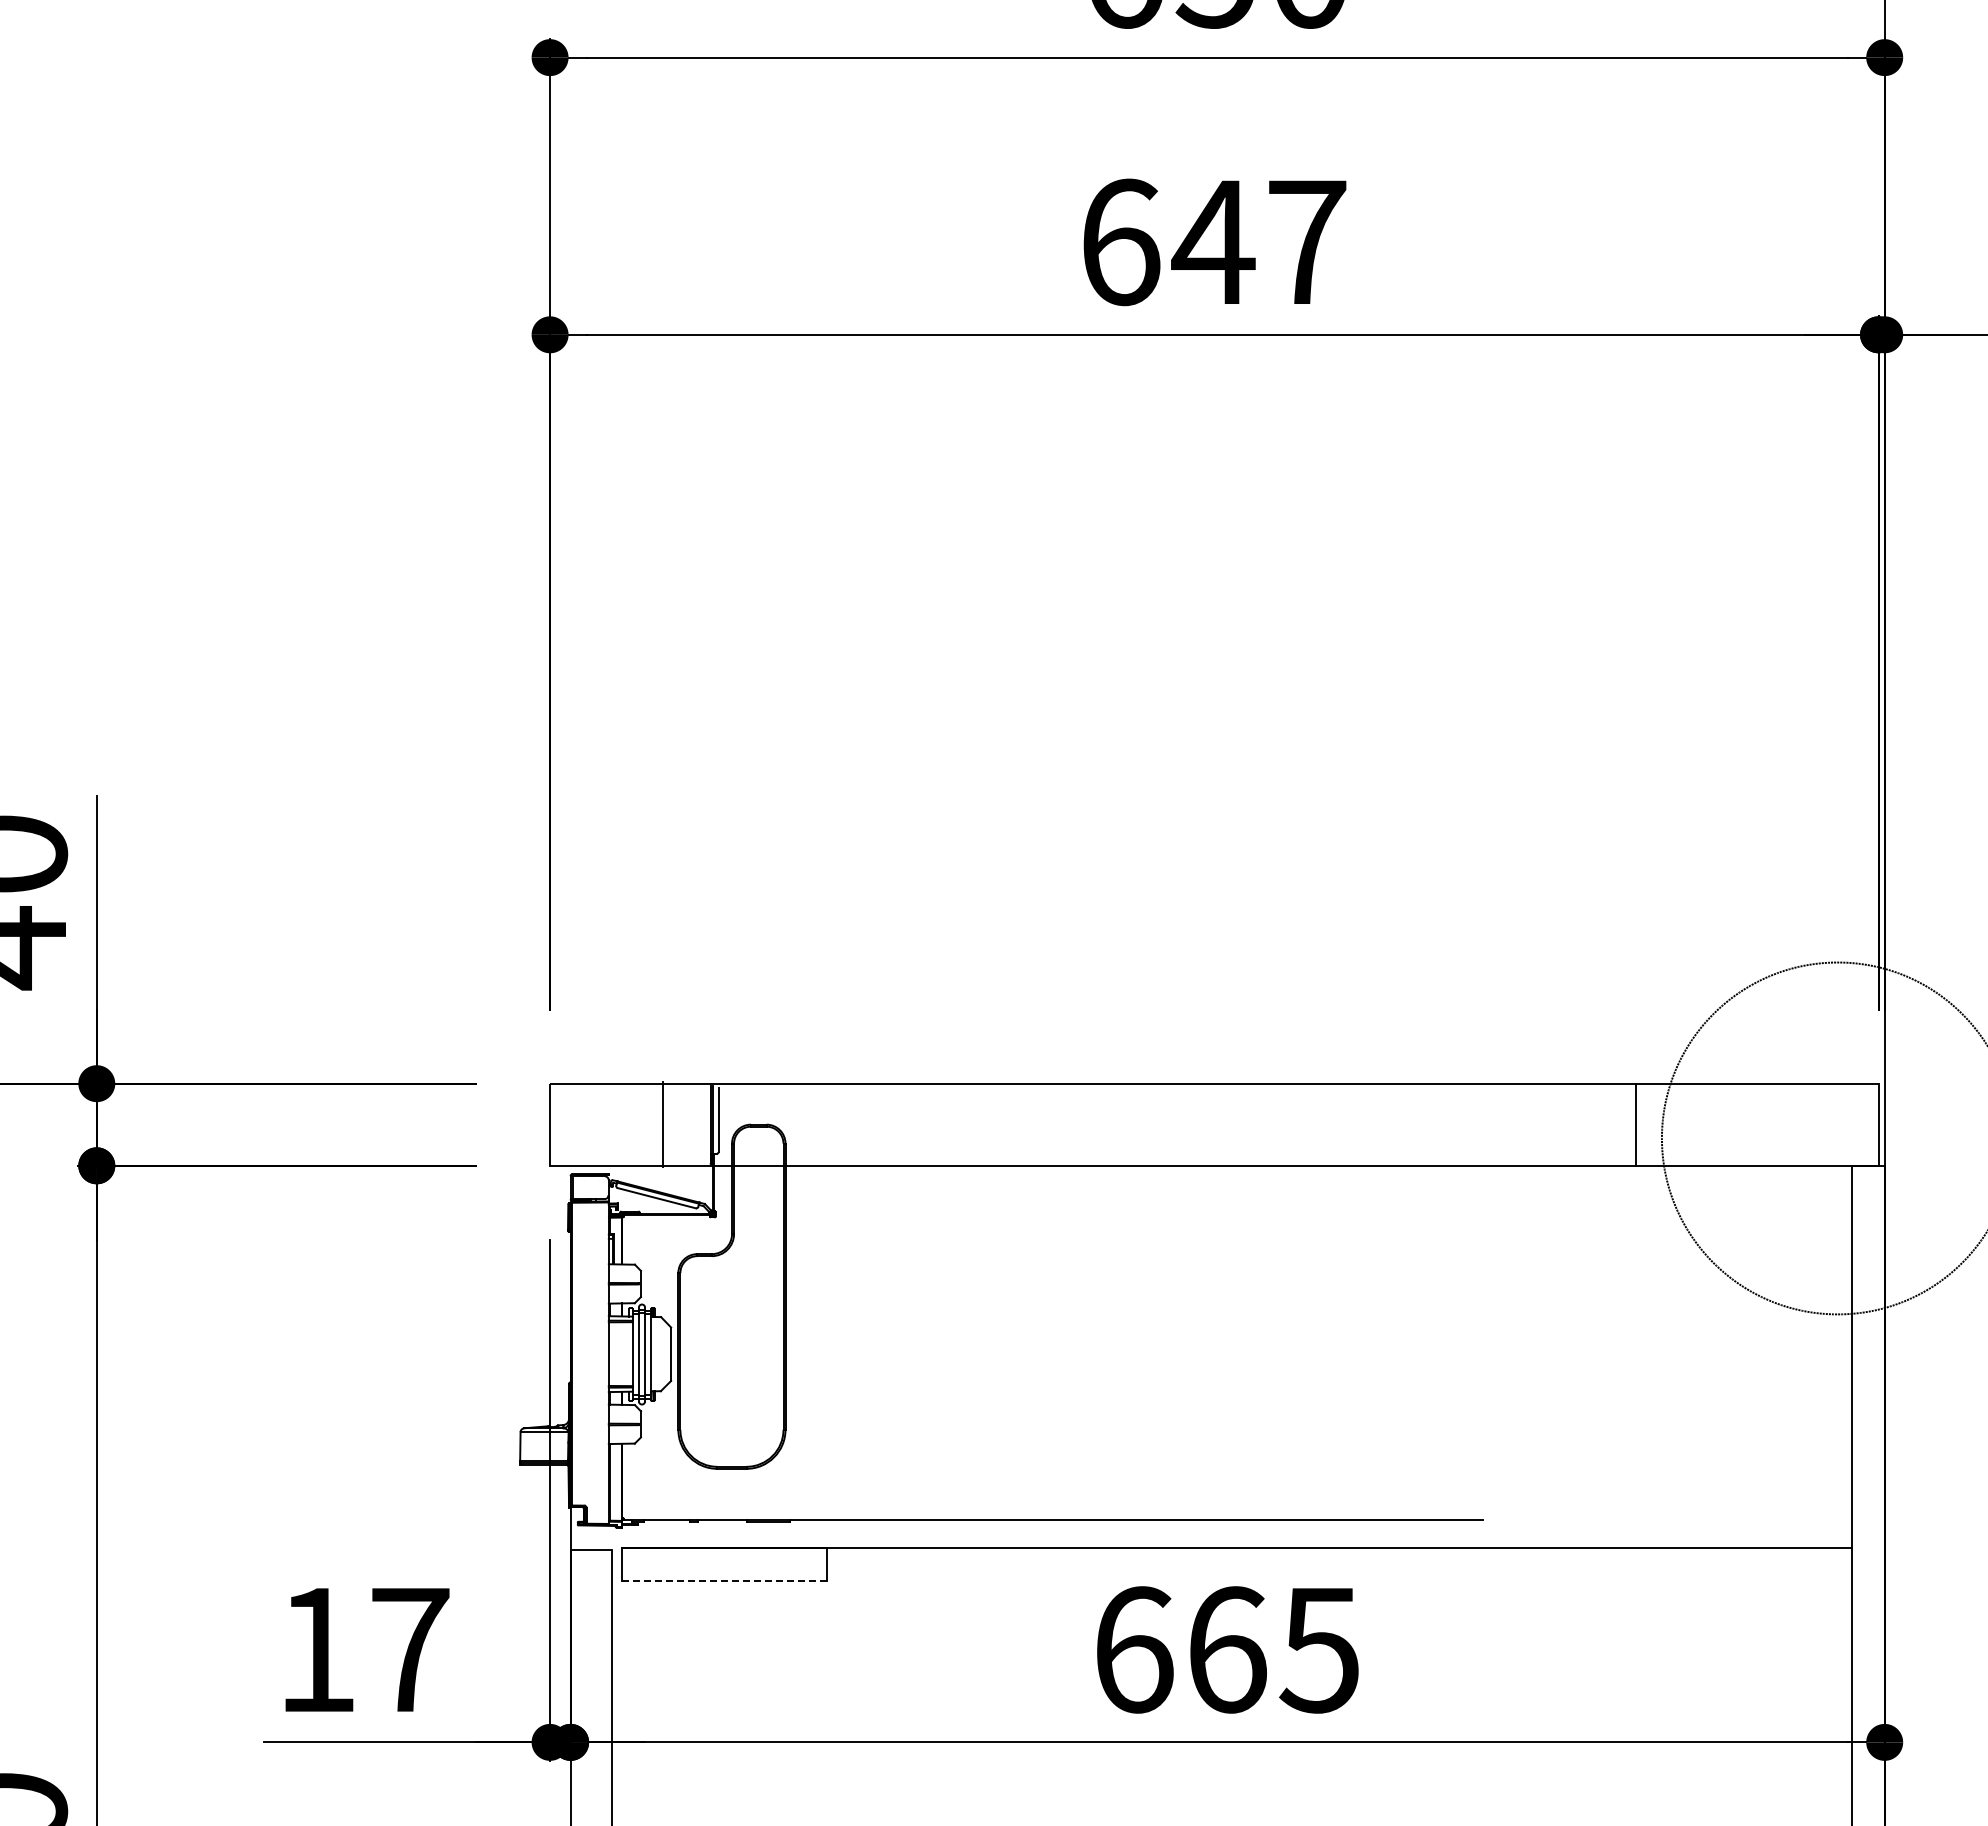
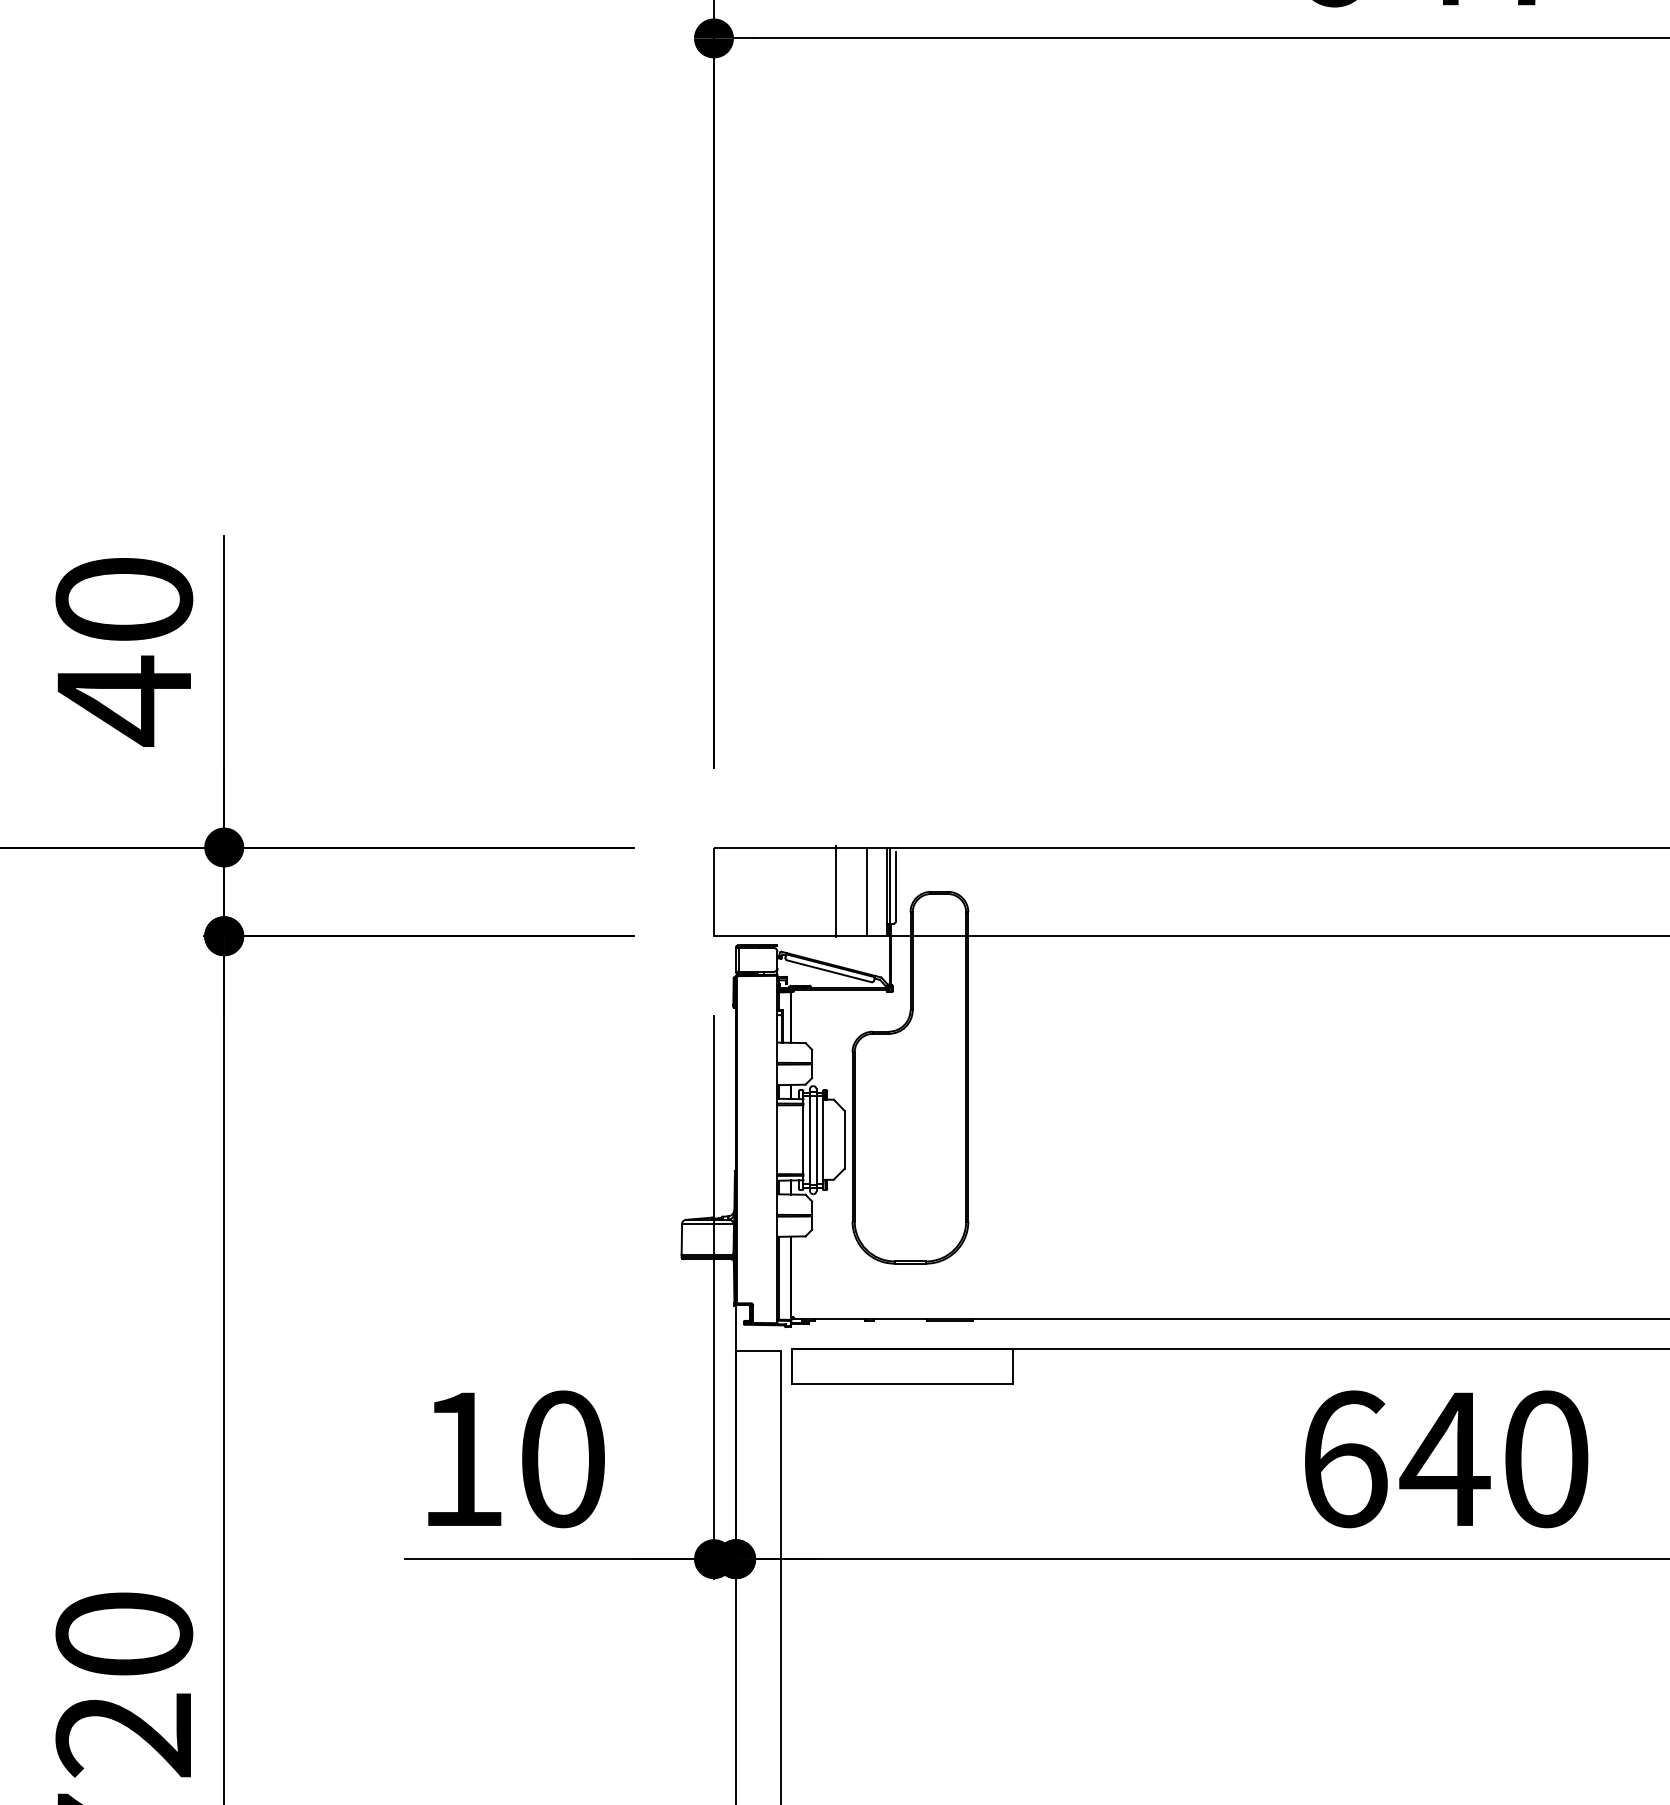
line: (691, 1124) -> (866, 891), added
line: (724, 1580) -> (902, 1384), dashed -> solid
text: (410, 1649) -> (563, 1458), 17 -> 10
text: (1271, 1649) -> (1493, 1458), 665 -> 640

